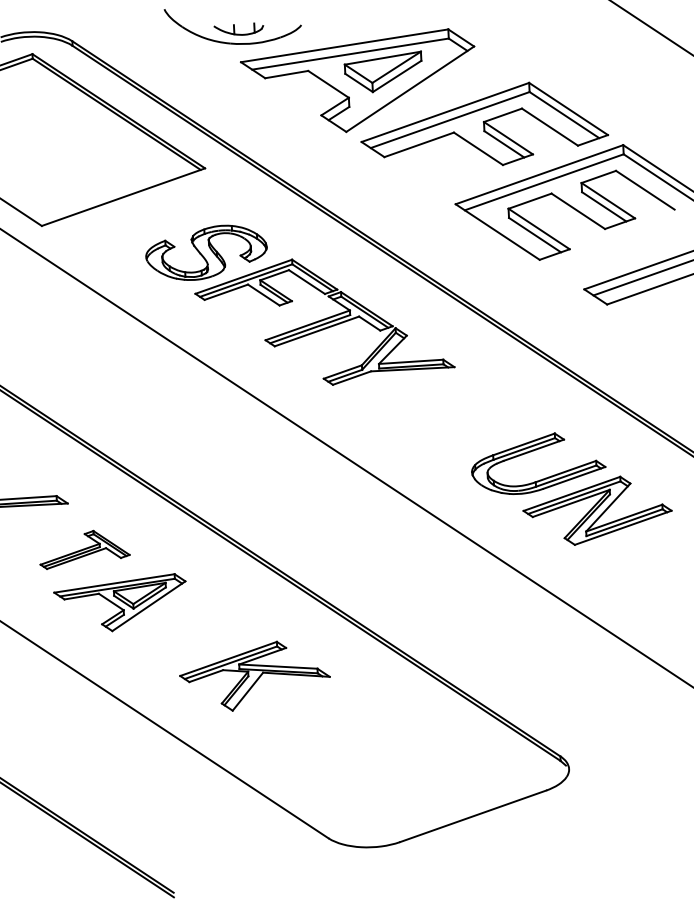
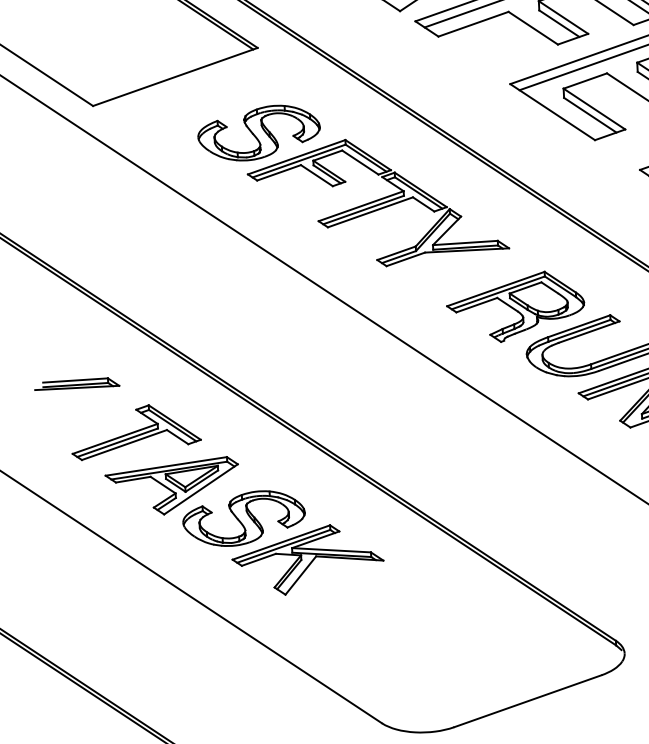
part: (460, 425) -> (515, 307), added
part: (84, 549) -> (136, 432), size x1.43
part: (191, 635) -> (243, 518), added

